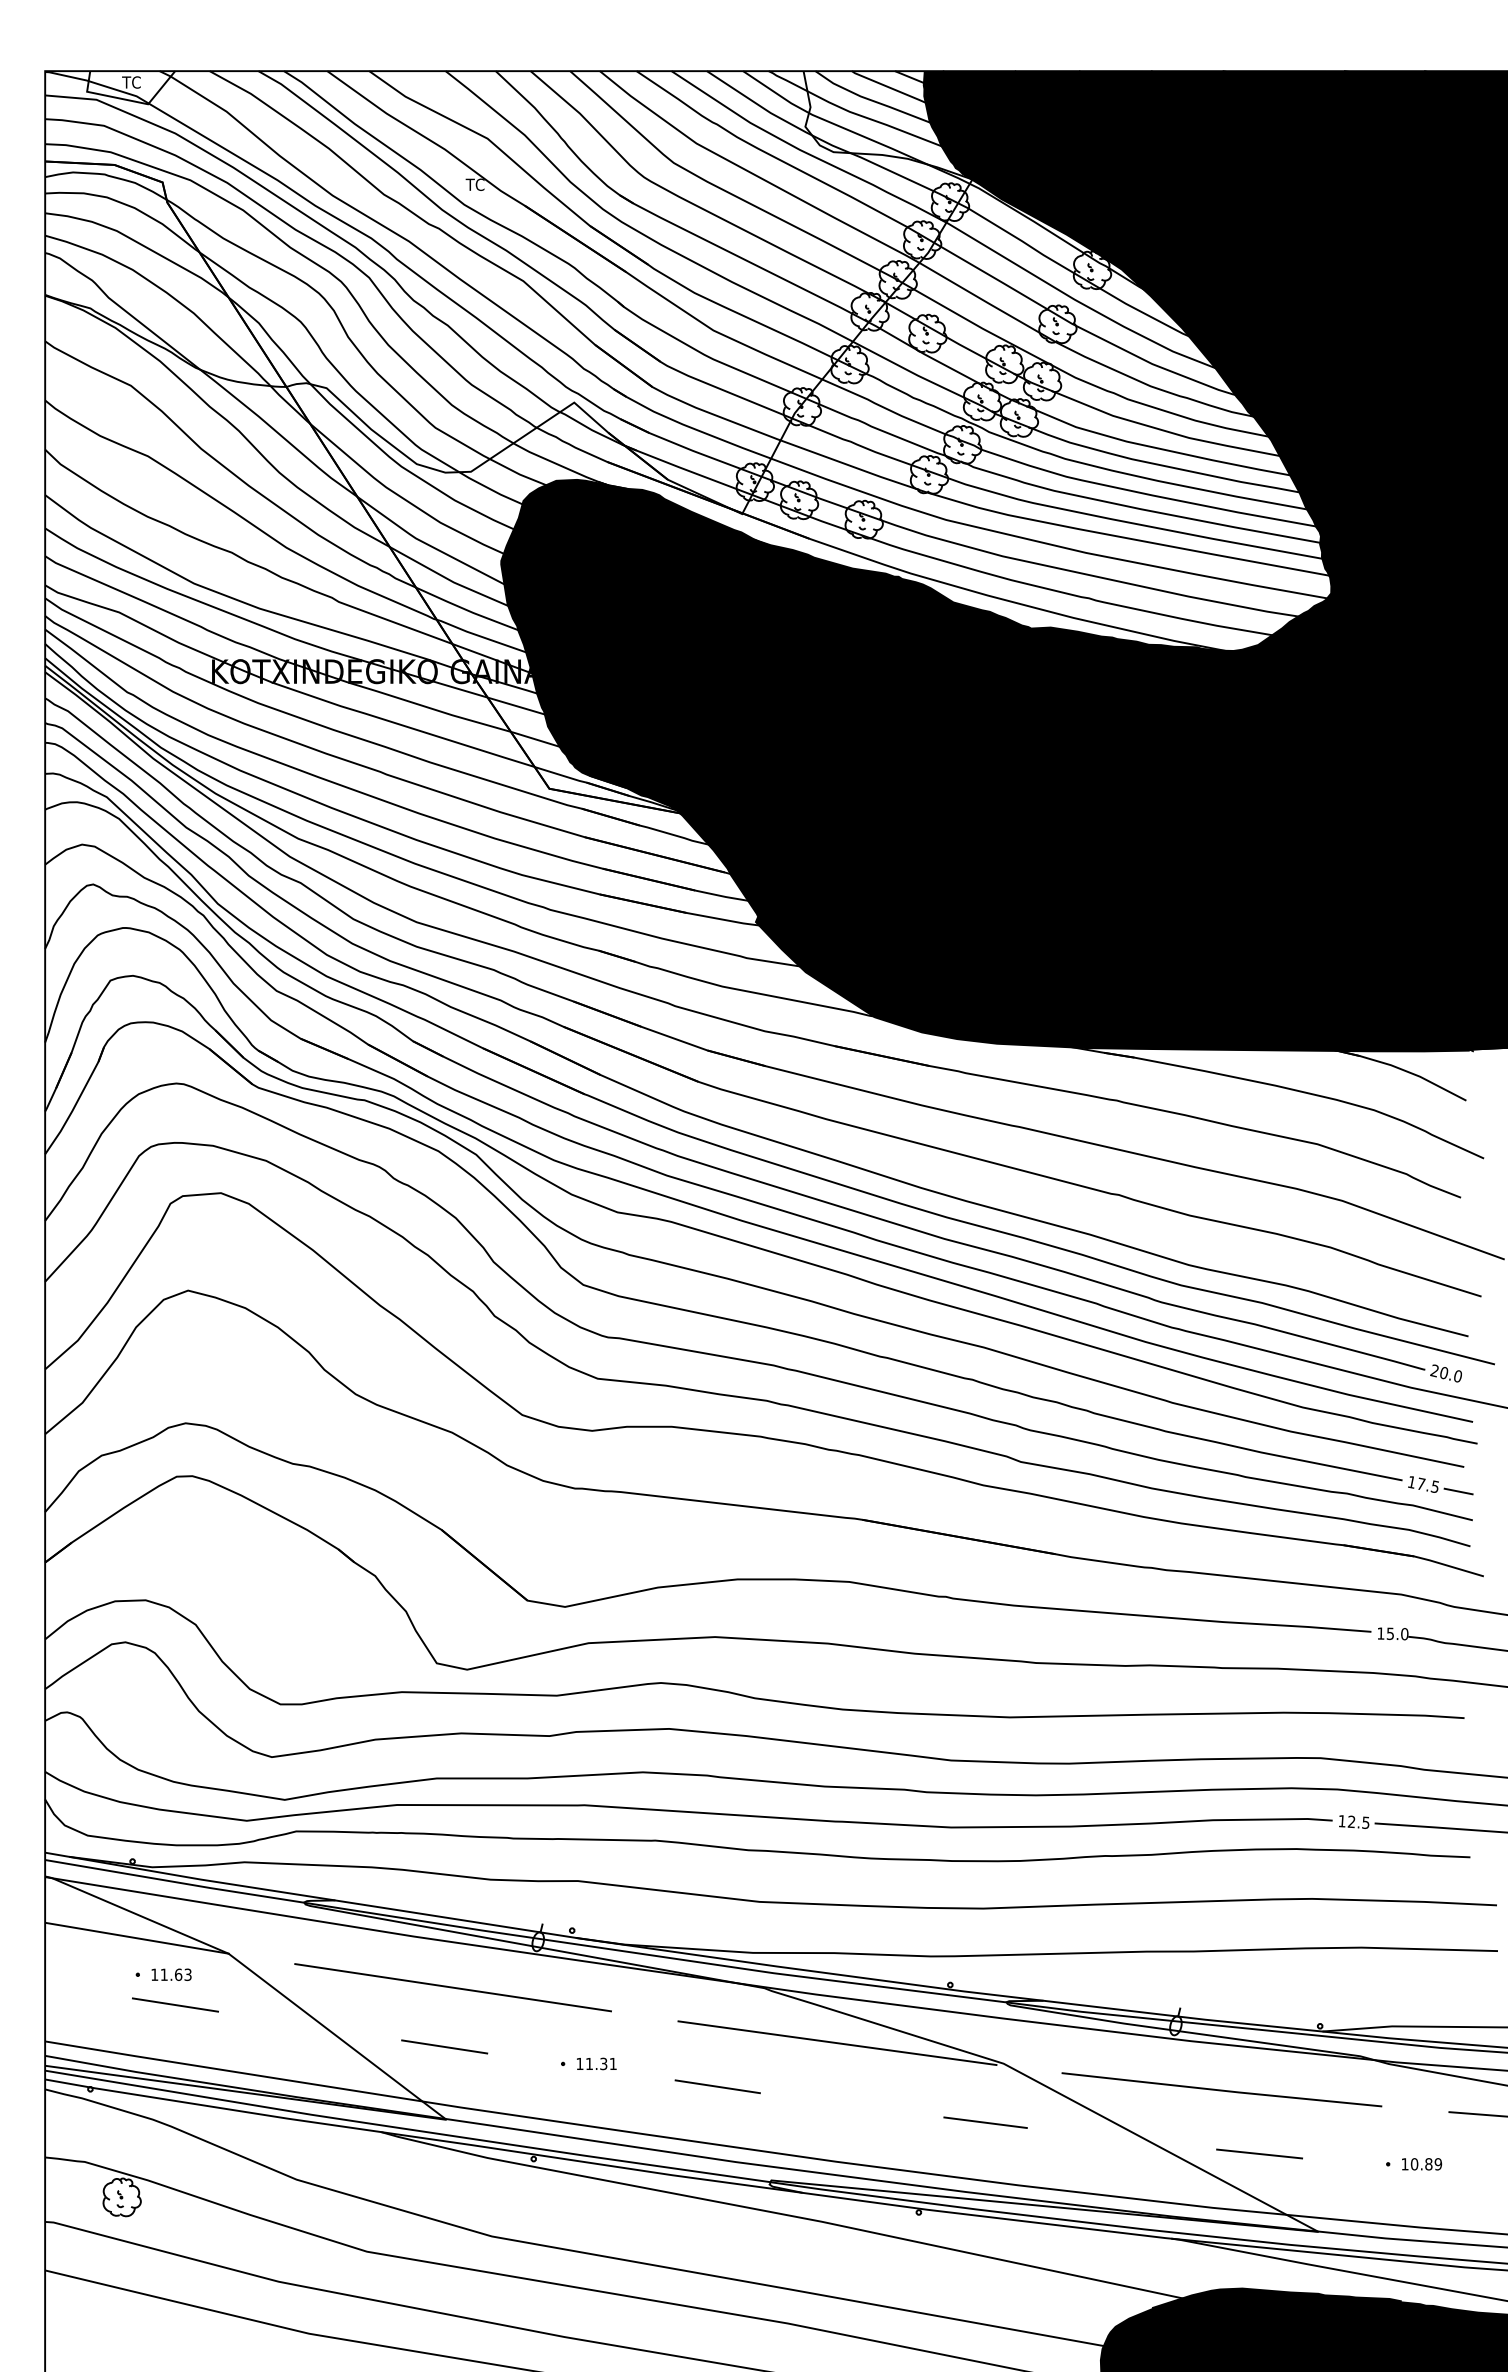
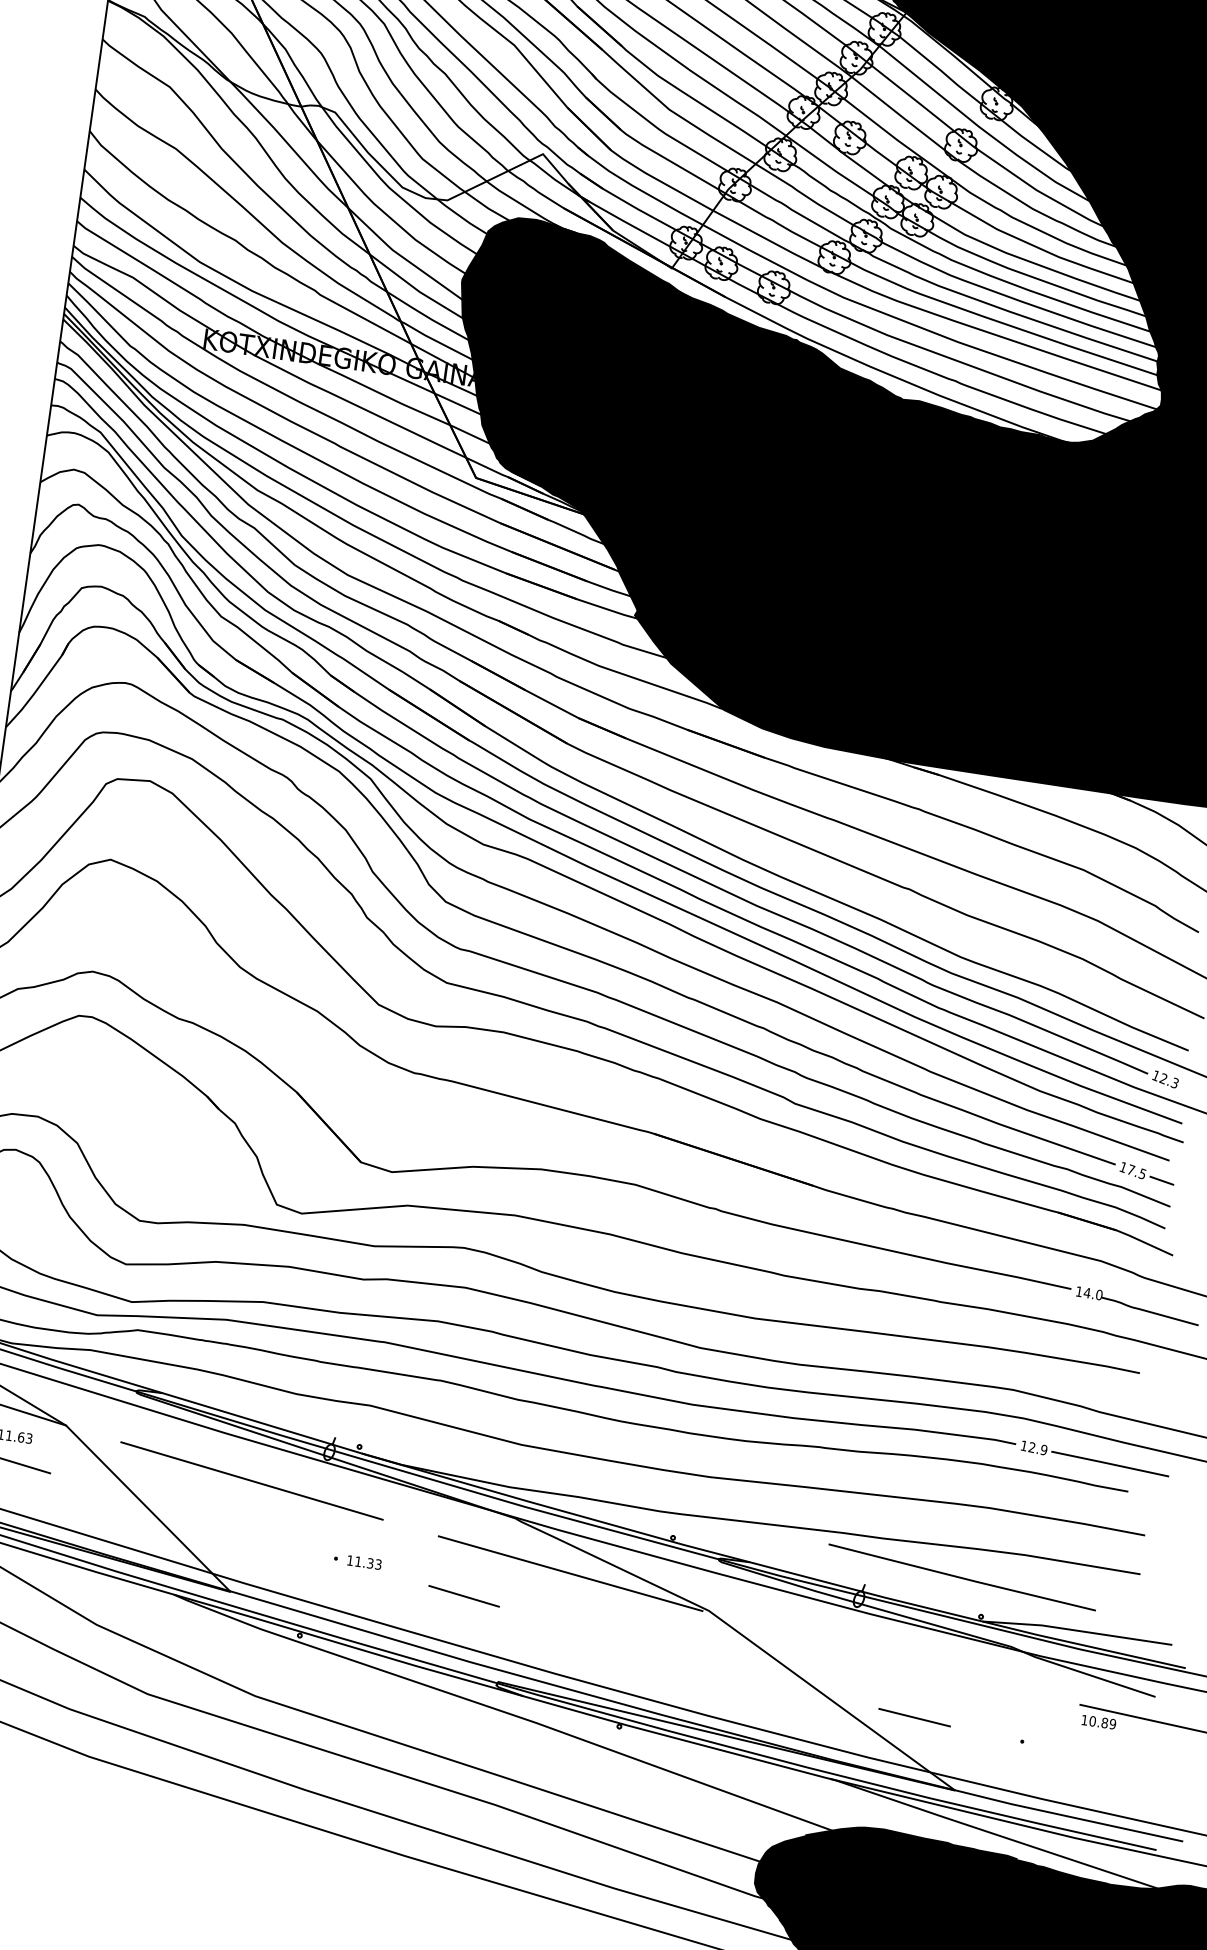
text: (1445, 1373) -> (1164, 1079), 20.0 -> 12.3
text: (1390, 1633) -> (1087, 1292), 15.0 -> 14.0
text: (1365, 1822) -> (1043, 1449), 12.5 -> 12.9
line: (444, 2046) -> (237, 1529), removed
text: (612, 2063) -> (377, 1564), 11.31 -> 11.33
line: (1221, 2089) -> (961, 1577), moved
line: (985, 2122) -> (686, 1658), removed
text: (1422, 2164) -> (1099, 1722), moved

